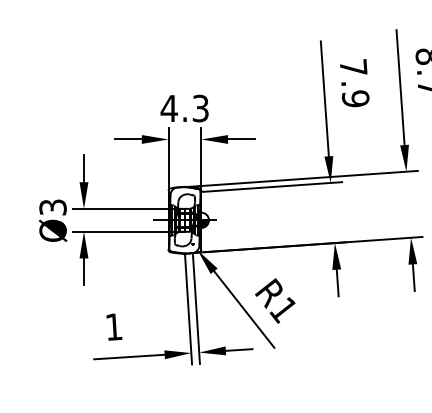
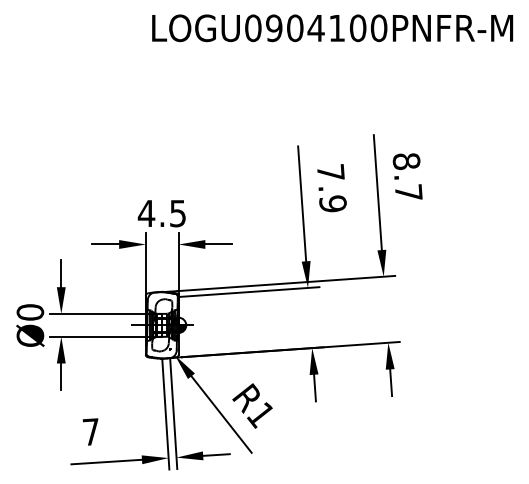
text: (200, 107) -> (177, 212), 4.3 -> 4.5
text: (53, 207) -> (30, 312), Ø3 -> Ø0
text: (113, 326) -> (90, 431), 1 -> 7

